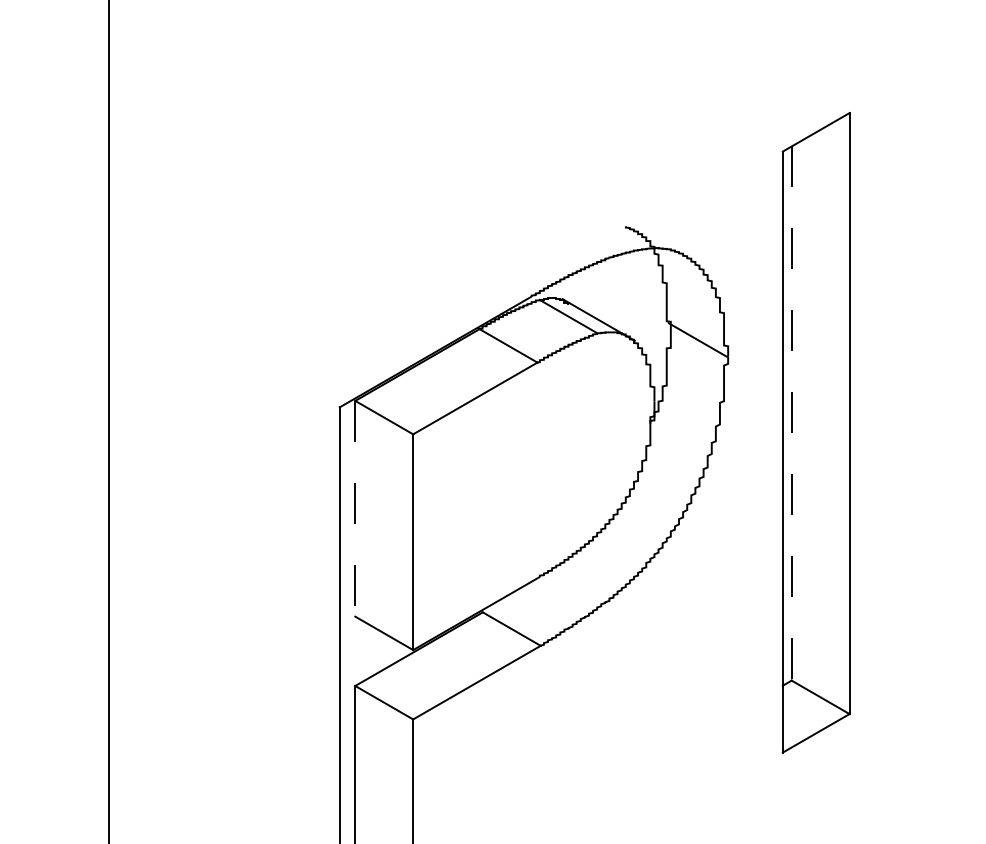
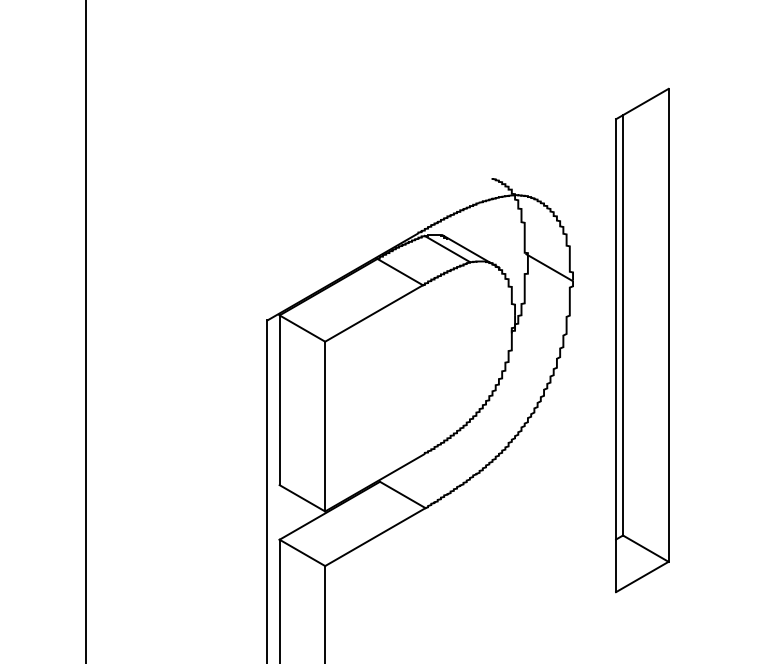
line: (792, 413) -> (623, 325), dashed -> solid
line: (355, 509) -> (279, 400), dashed -> solid

